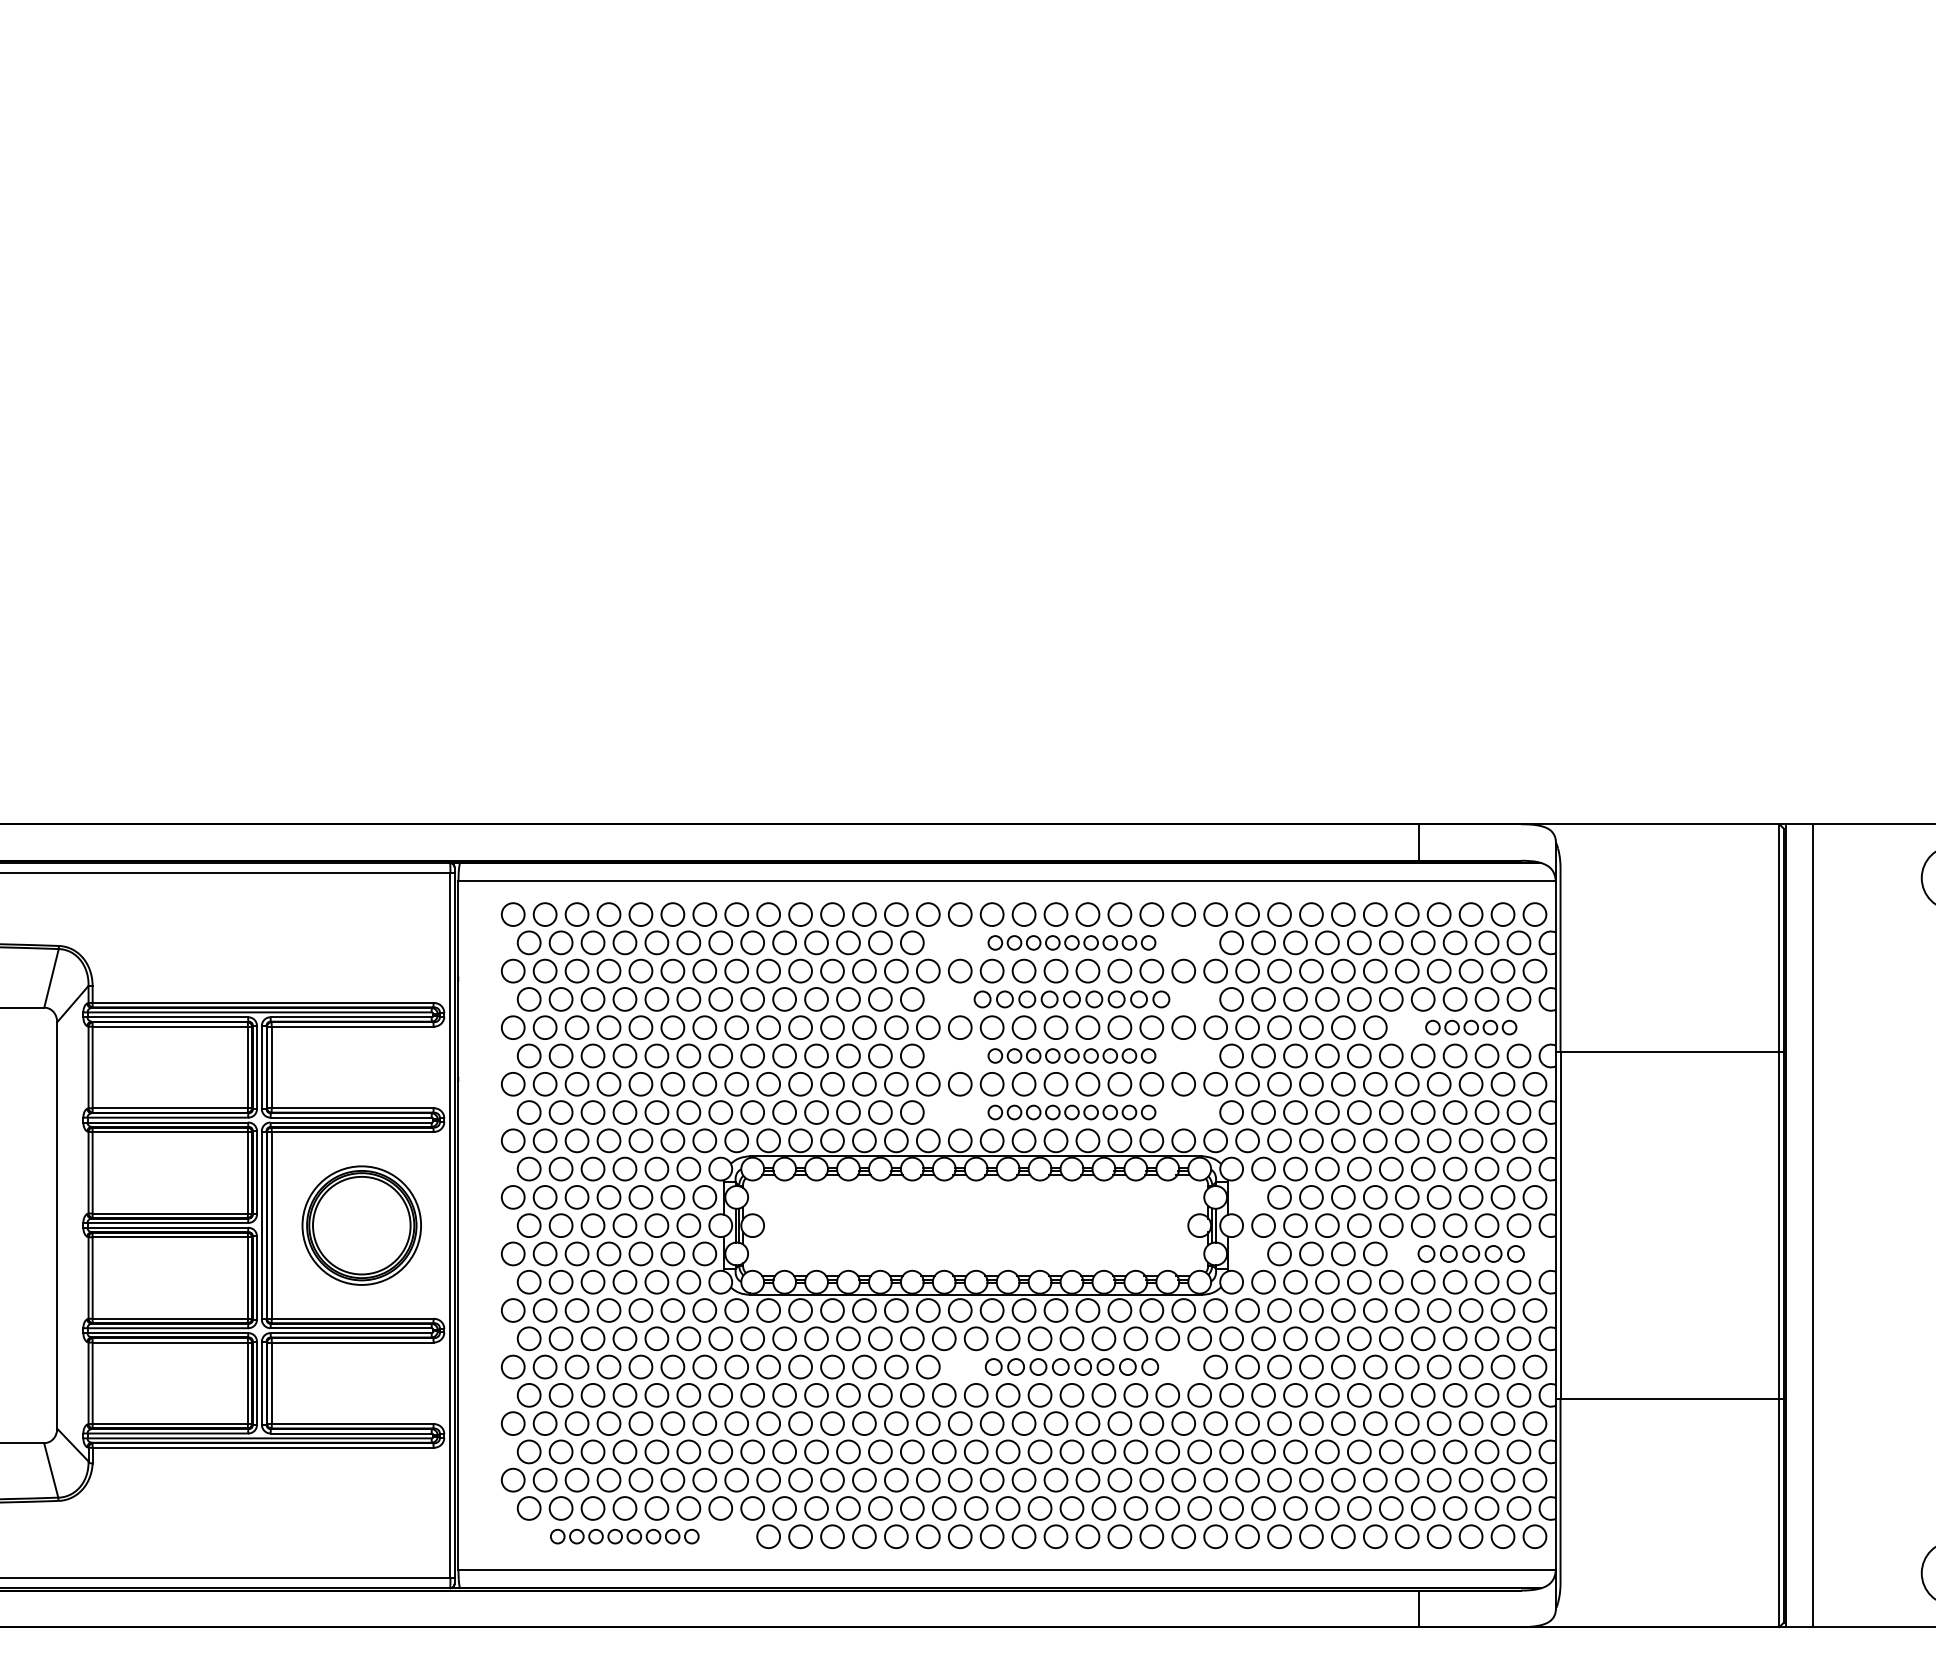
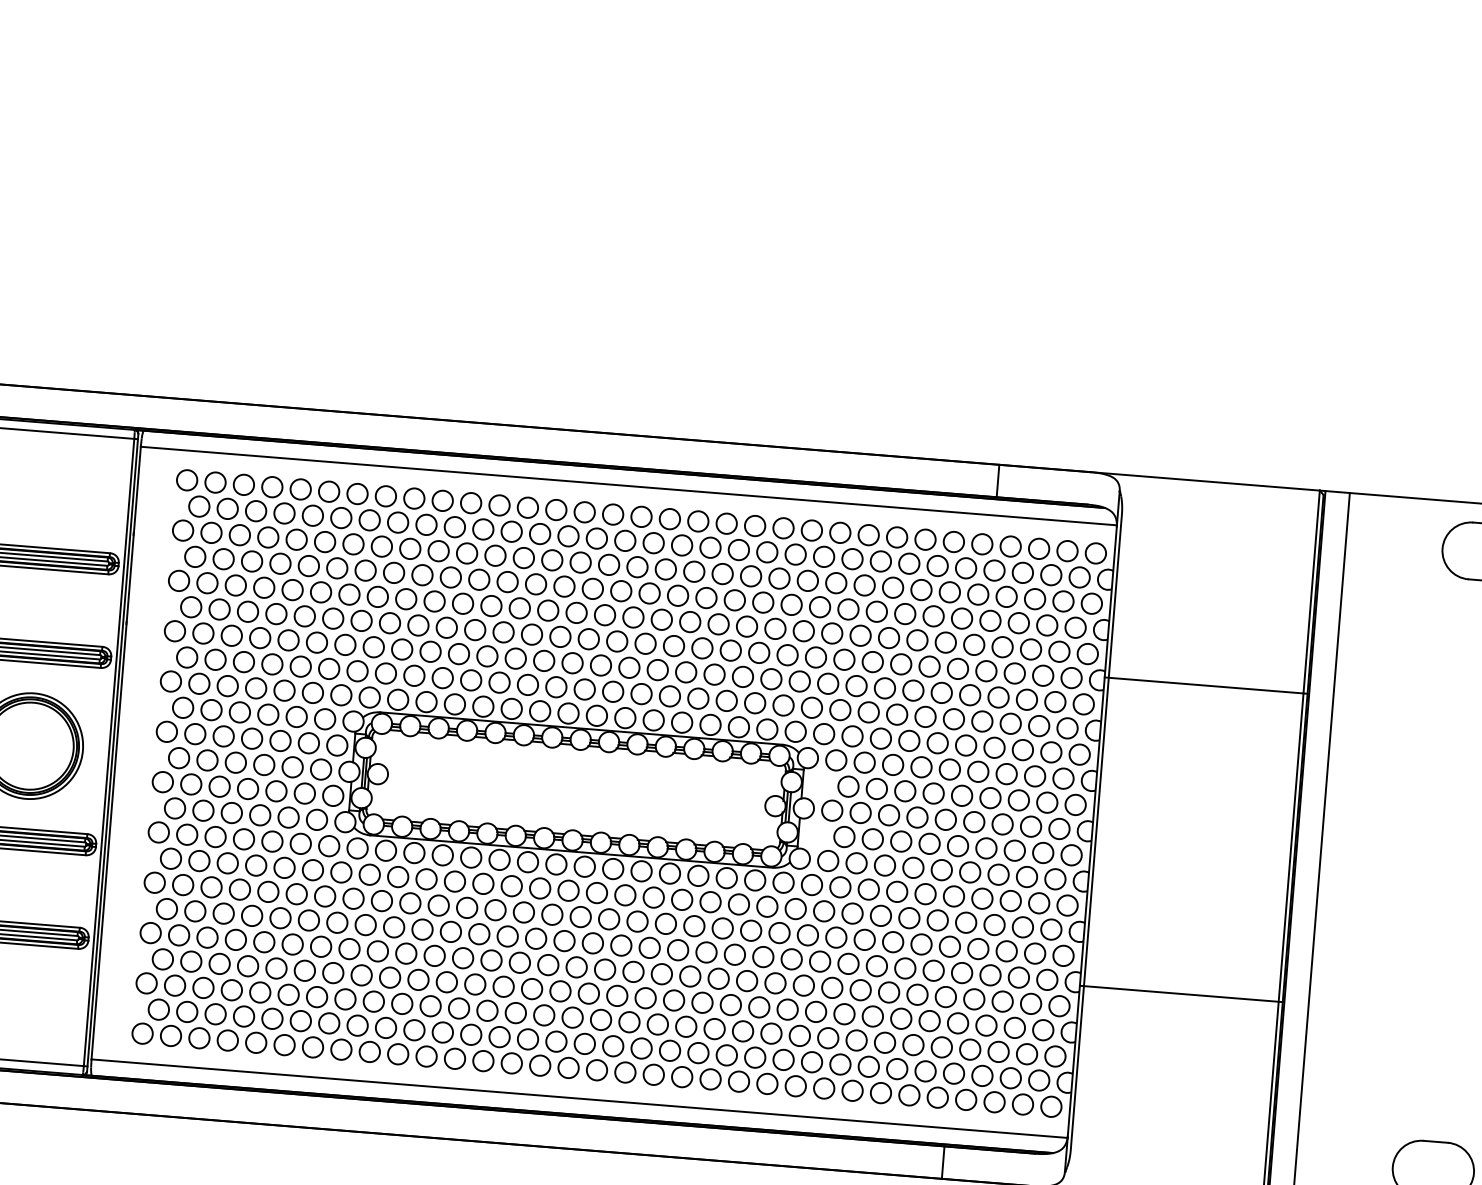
part: (1071, 942) -> (681, 545), size x1.67
part: (1071, 999) -> (677, 595), size x1.43
part: (1471, 1027) -> (1031, 649), size x1.67
part: (1071, 1055) -> (673, 645), size x1.67
part: (1071, 1112) -> (669, 696), size x1.67
part: (1471, 1253) -> (1015, 850), size x1.43
part: (1071, 1366) -> (651, 922), size x1.43
part: (624, 1536) -> (241, 1041), size x1.67

